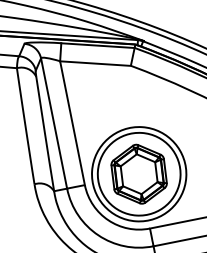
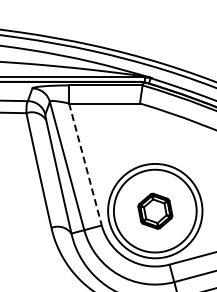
line: (72, 124) -> (85, 165), solid -> dashed
part: (139, 174) -> (155, 211), size x0.6

